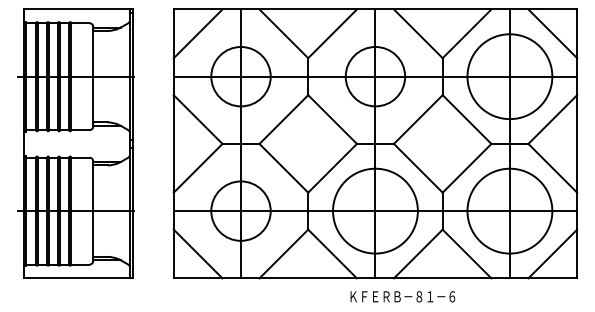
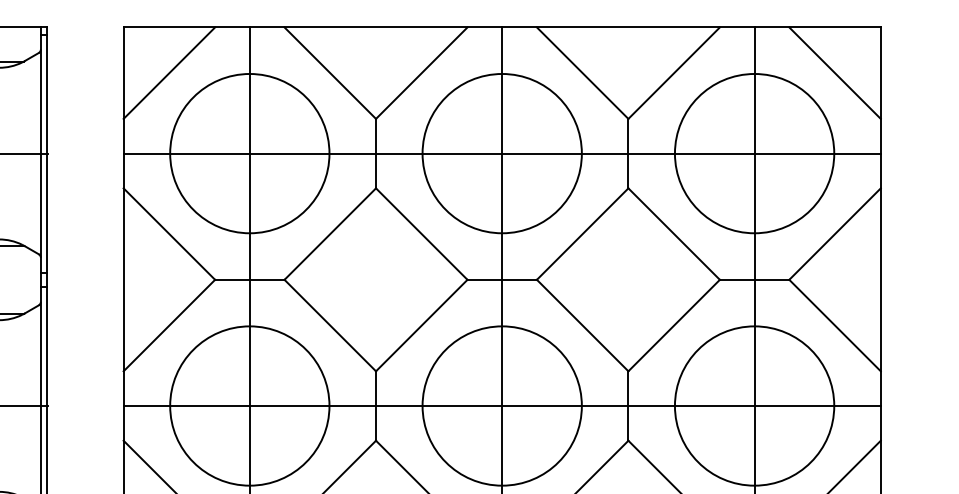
circle: (240, 76) -> (248, 153), size x1.43
circle: (375, 76) -> (502, 153), size x1.43
circle: (240, 210) -> (248, 404), size x1.43

